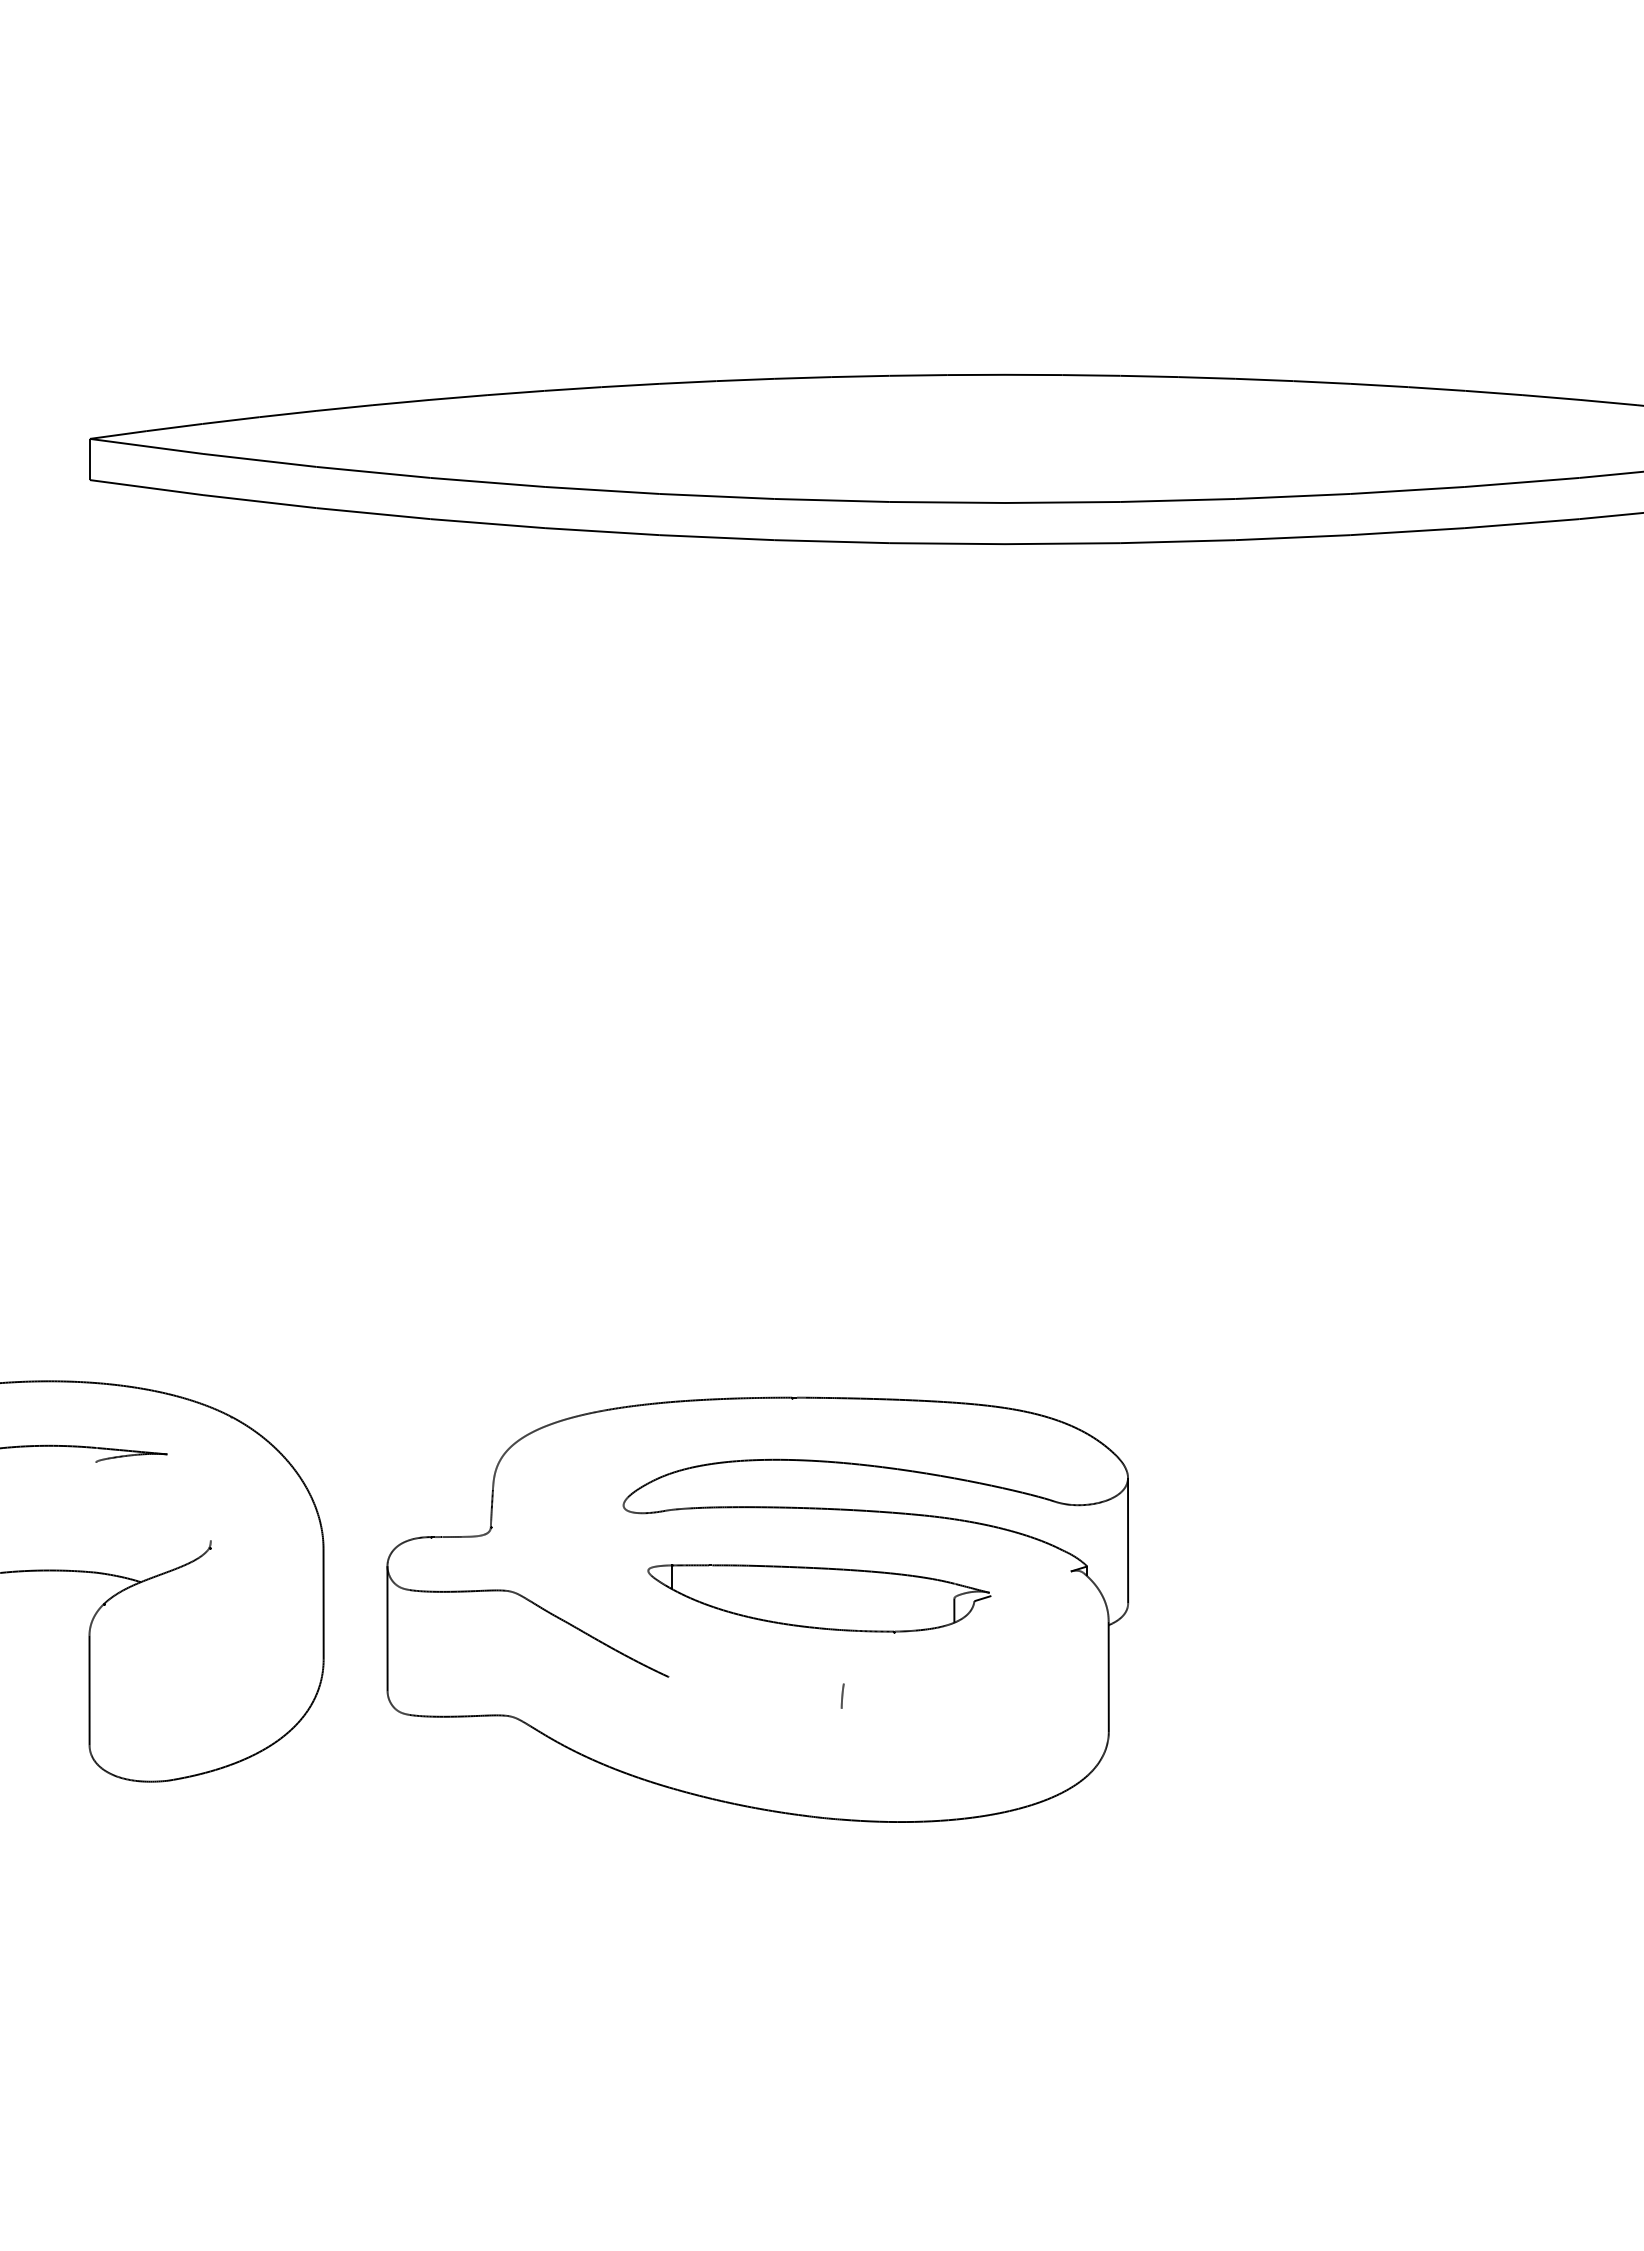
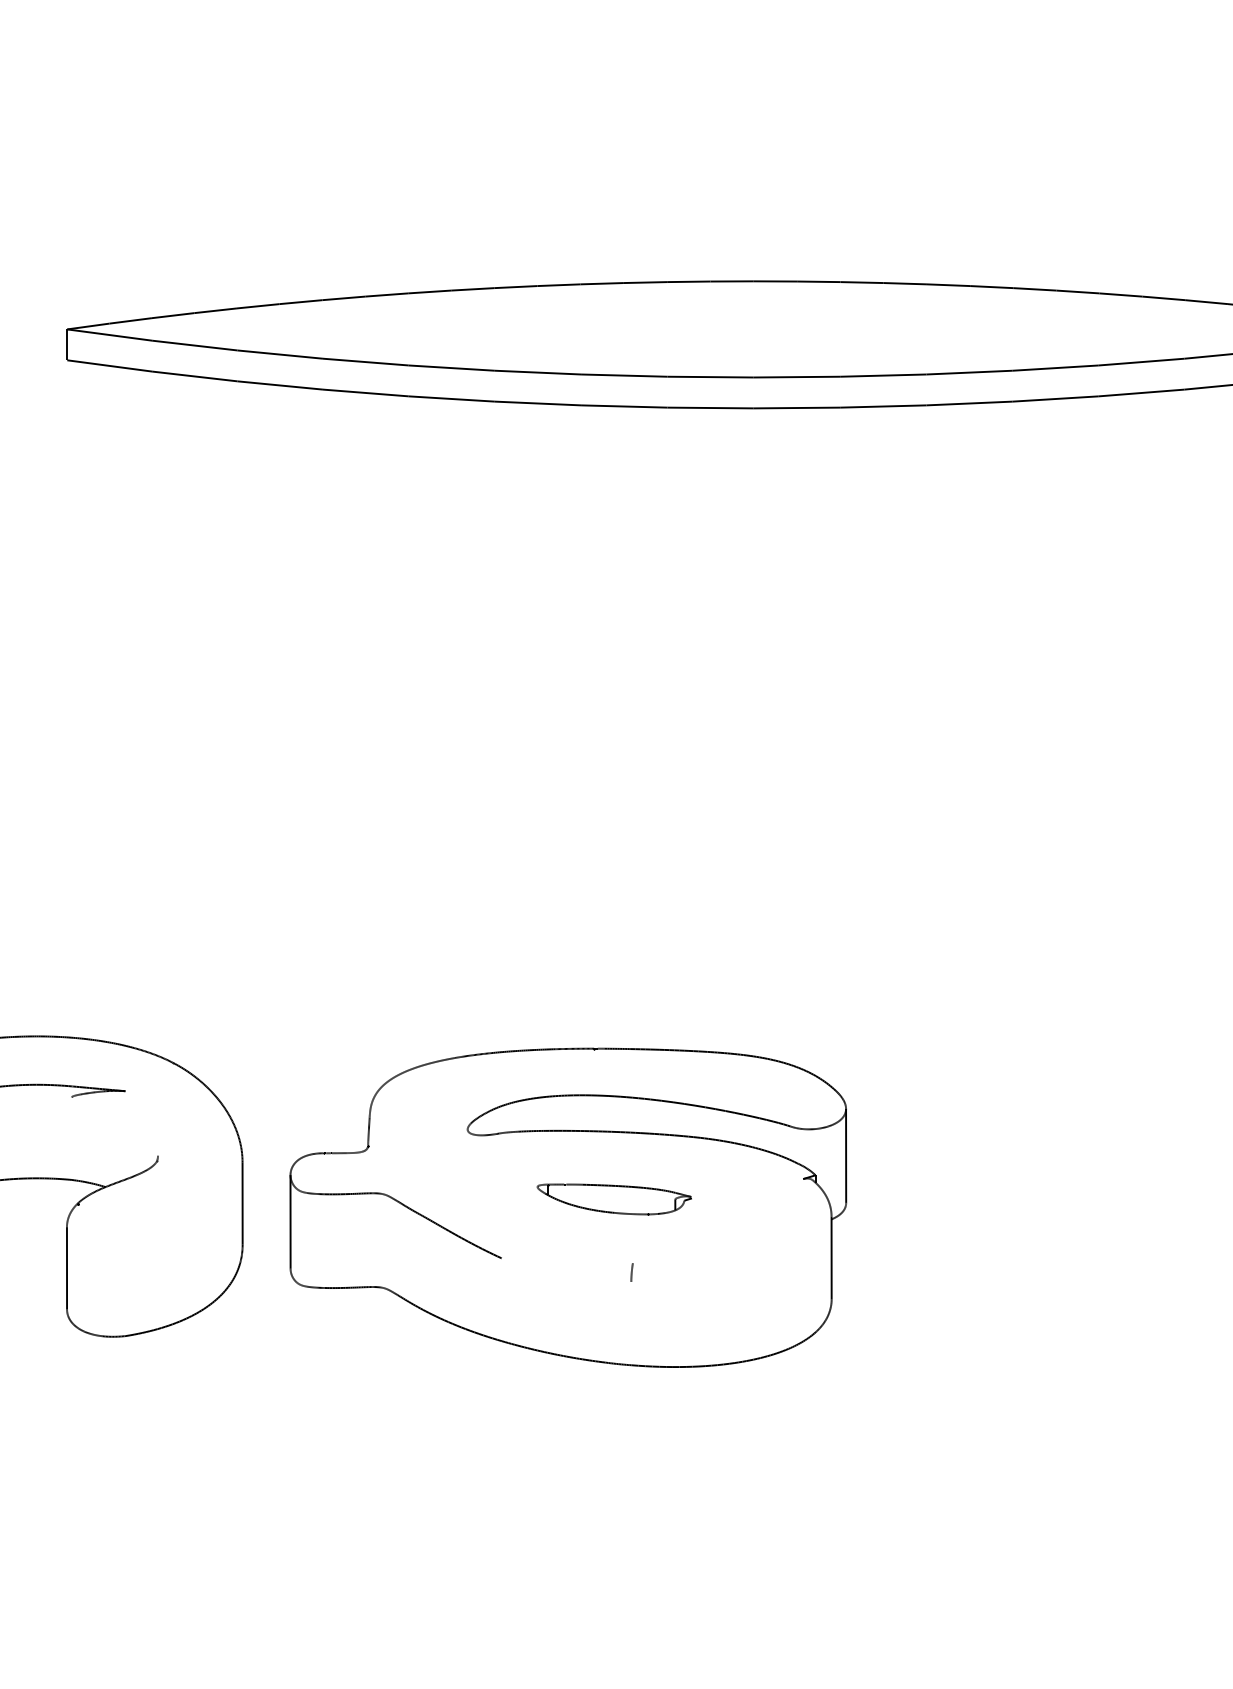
part: (819, 1598) -> (614, 1199), size x0.6

